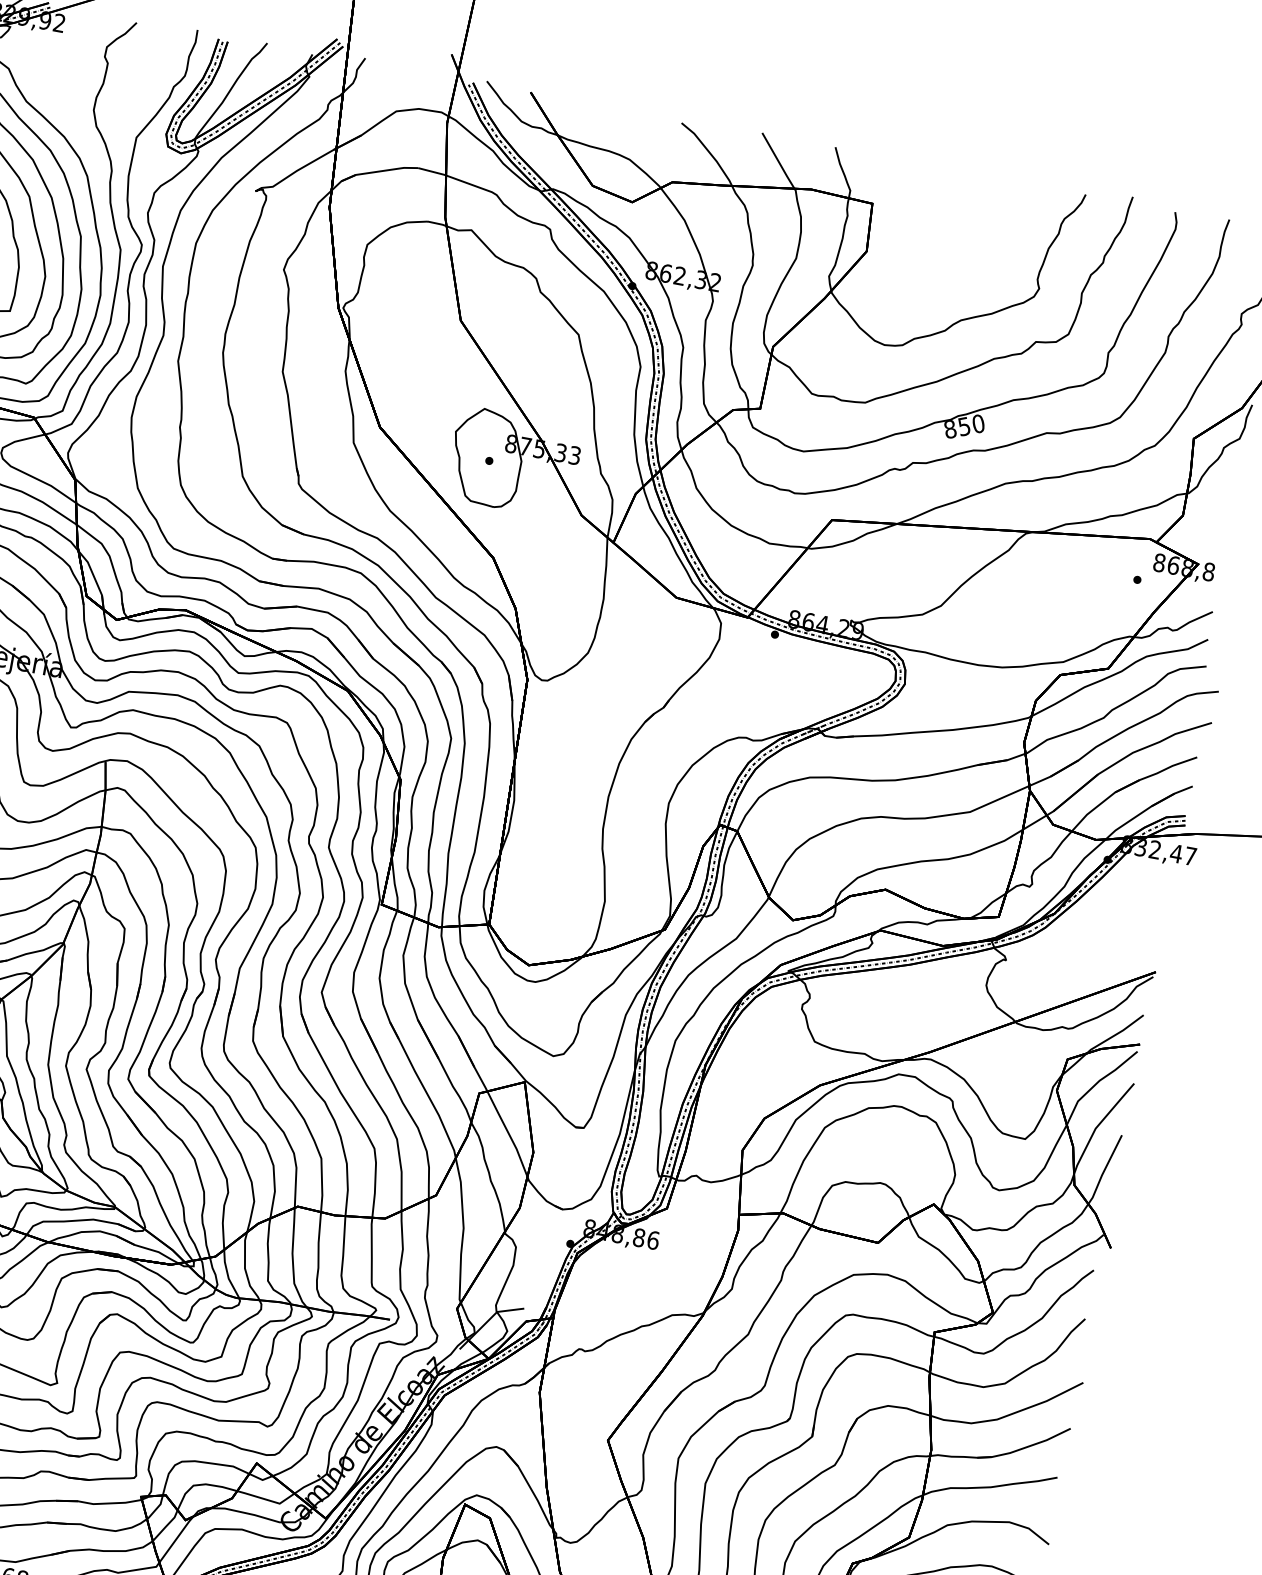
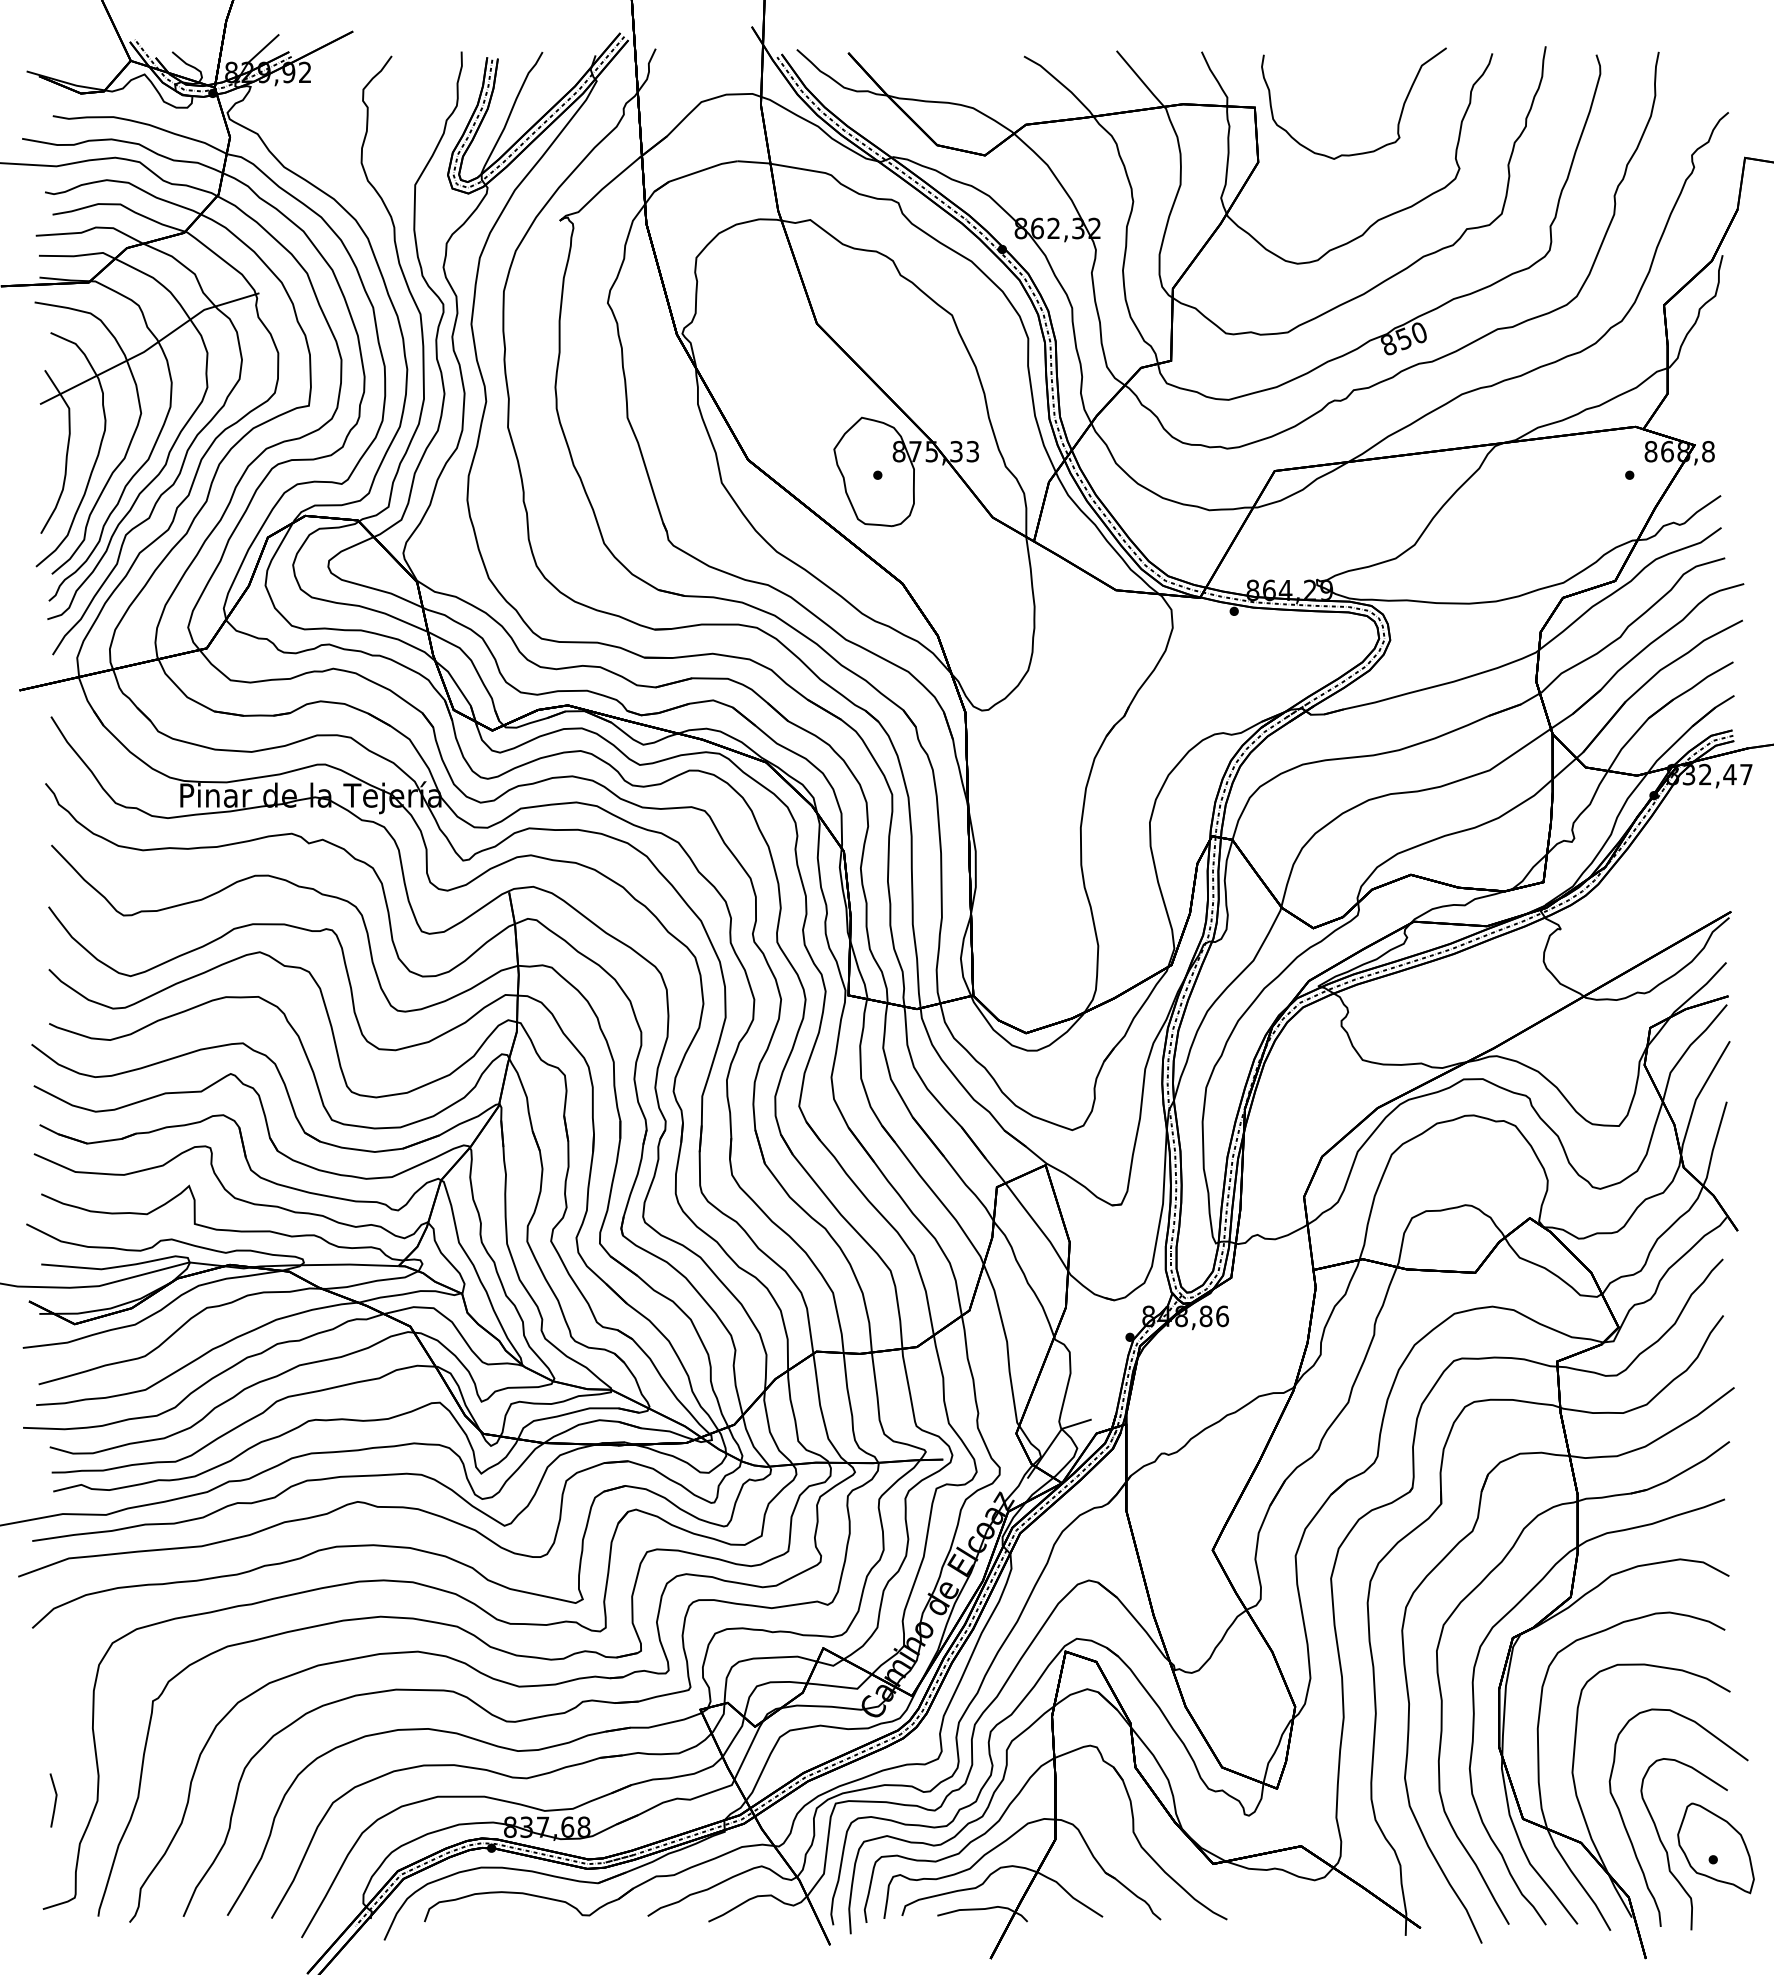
curve: (995, 234) -> (1399, 116), added

